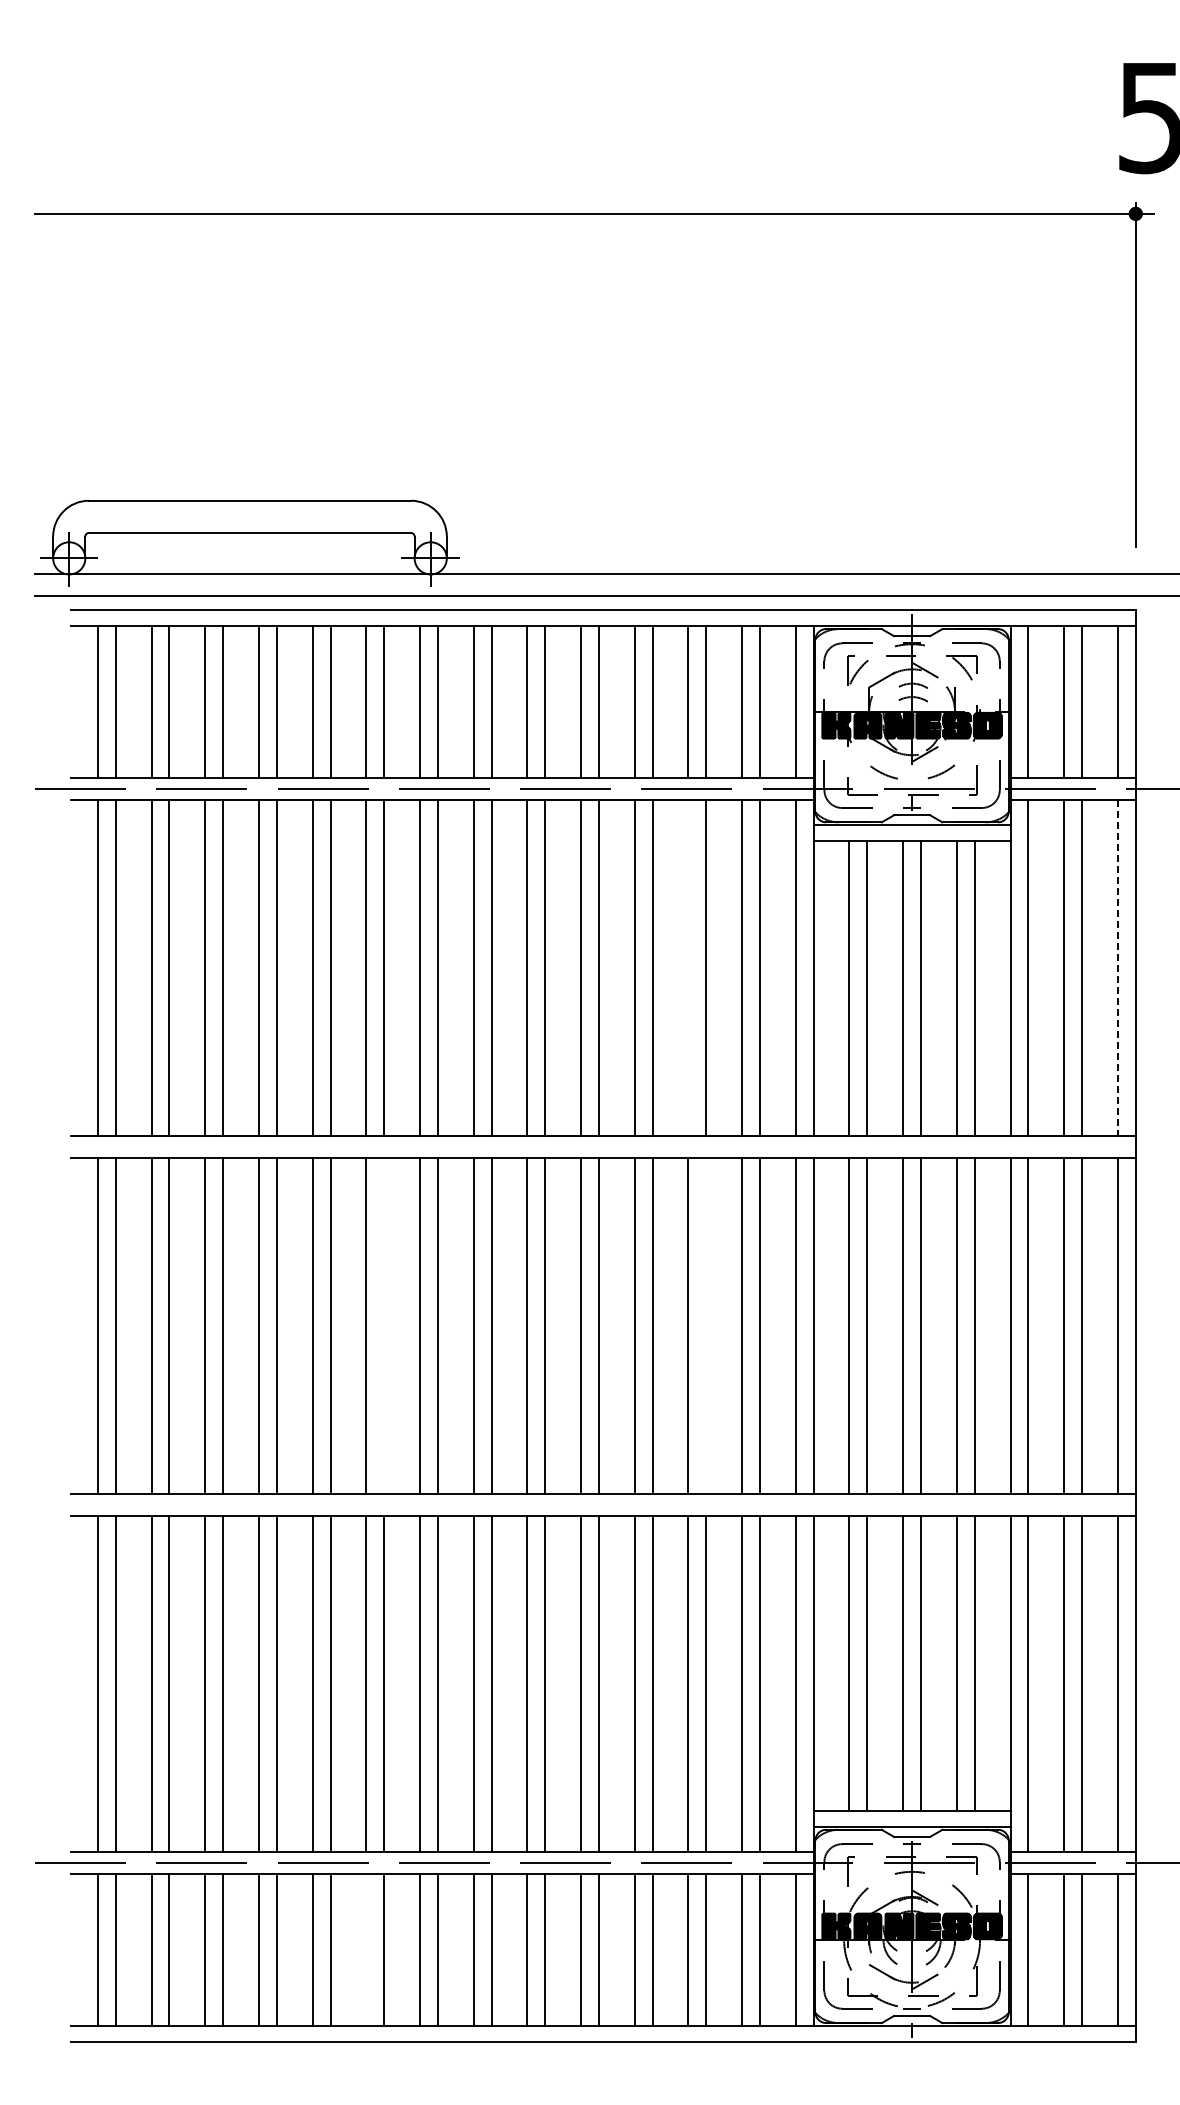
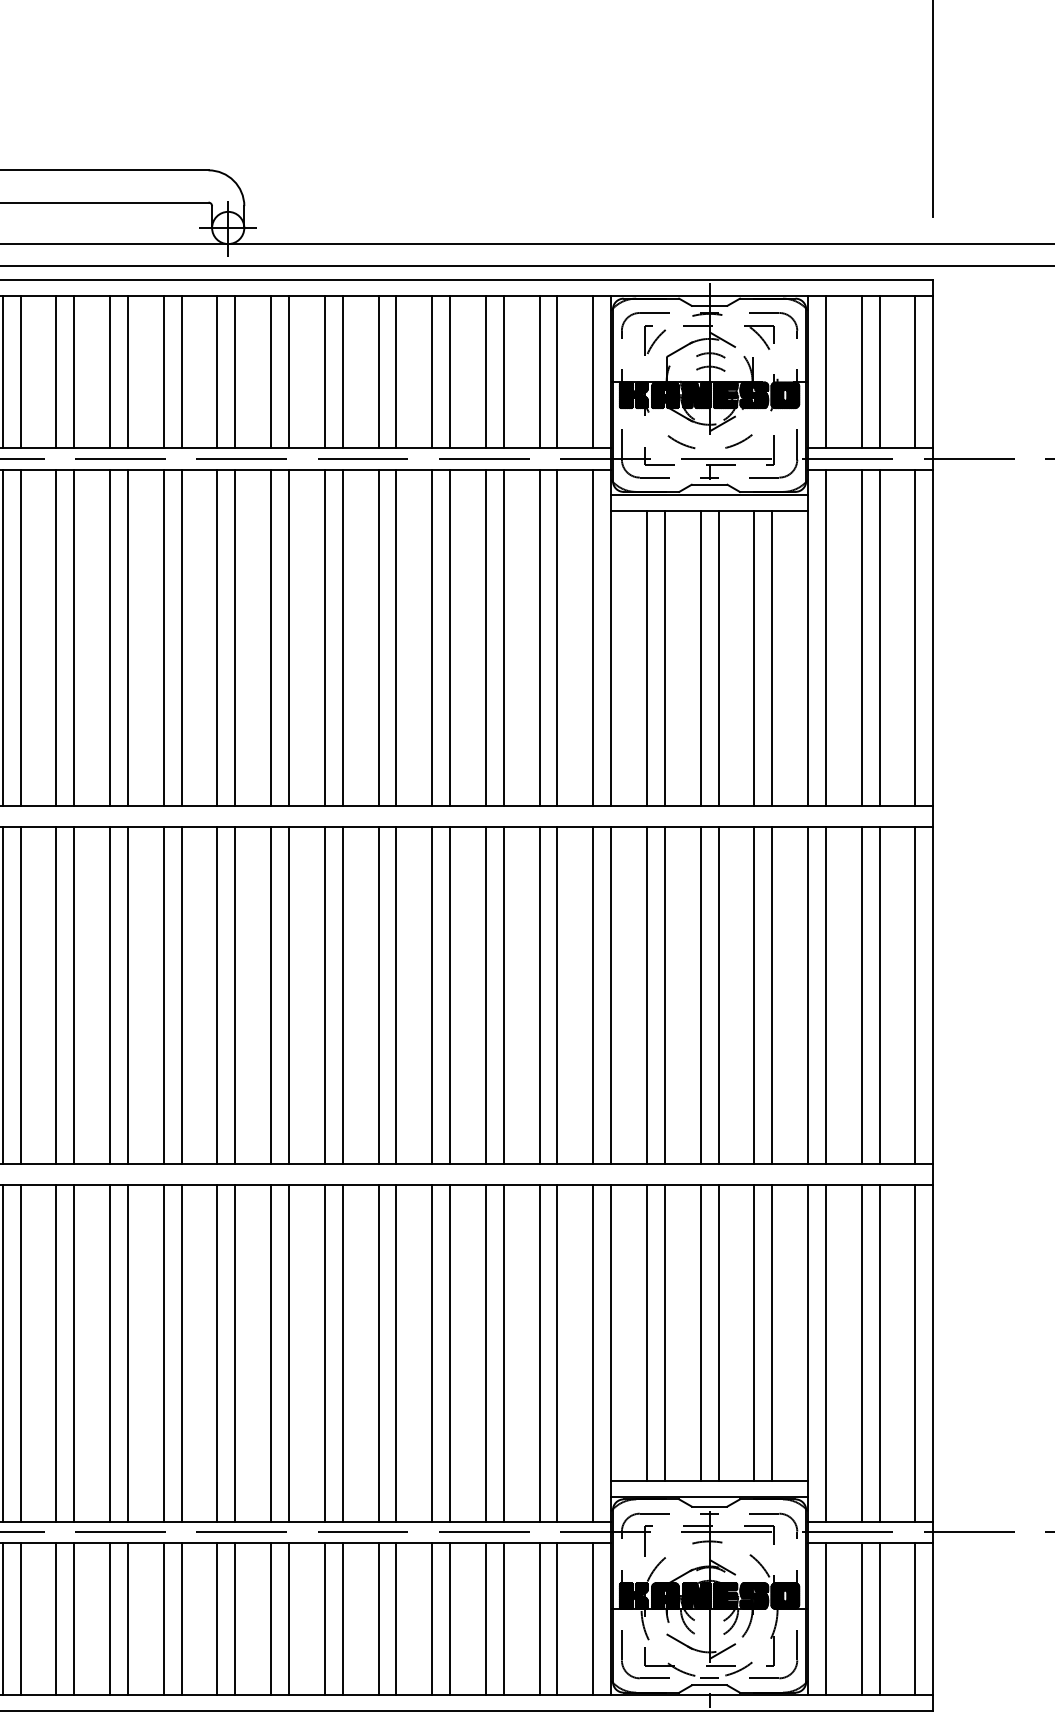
line: (688, 967) -> (485, 637), added
line: (1117, 968) -> (914, 638), dashed -> solid
line: (384, 1325) -> (181, 995), added
line: (706, 1325) -> (503, 995), added
line: (366, 1949) -> (163, 1619), added

